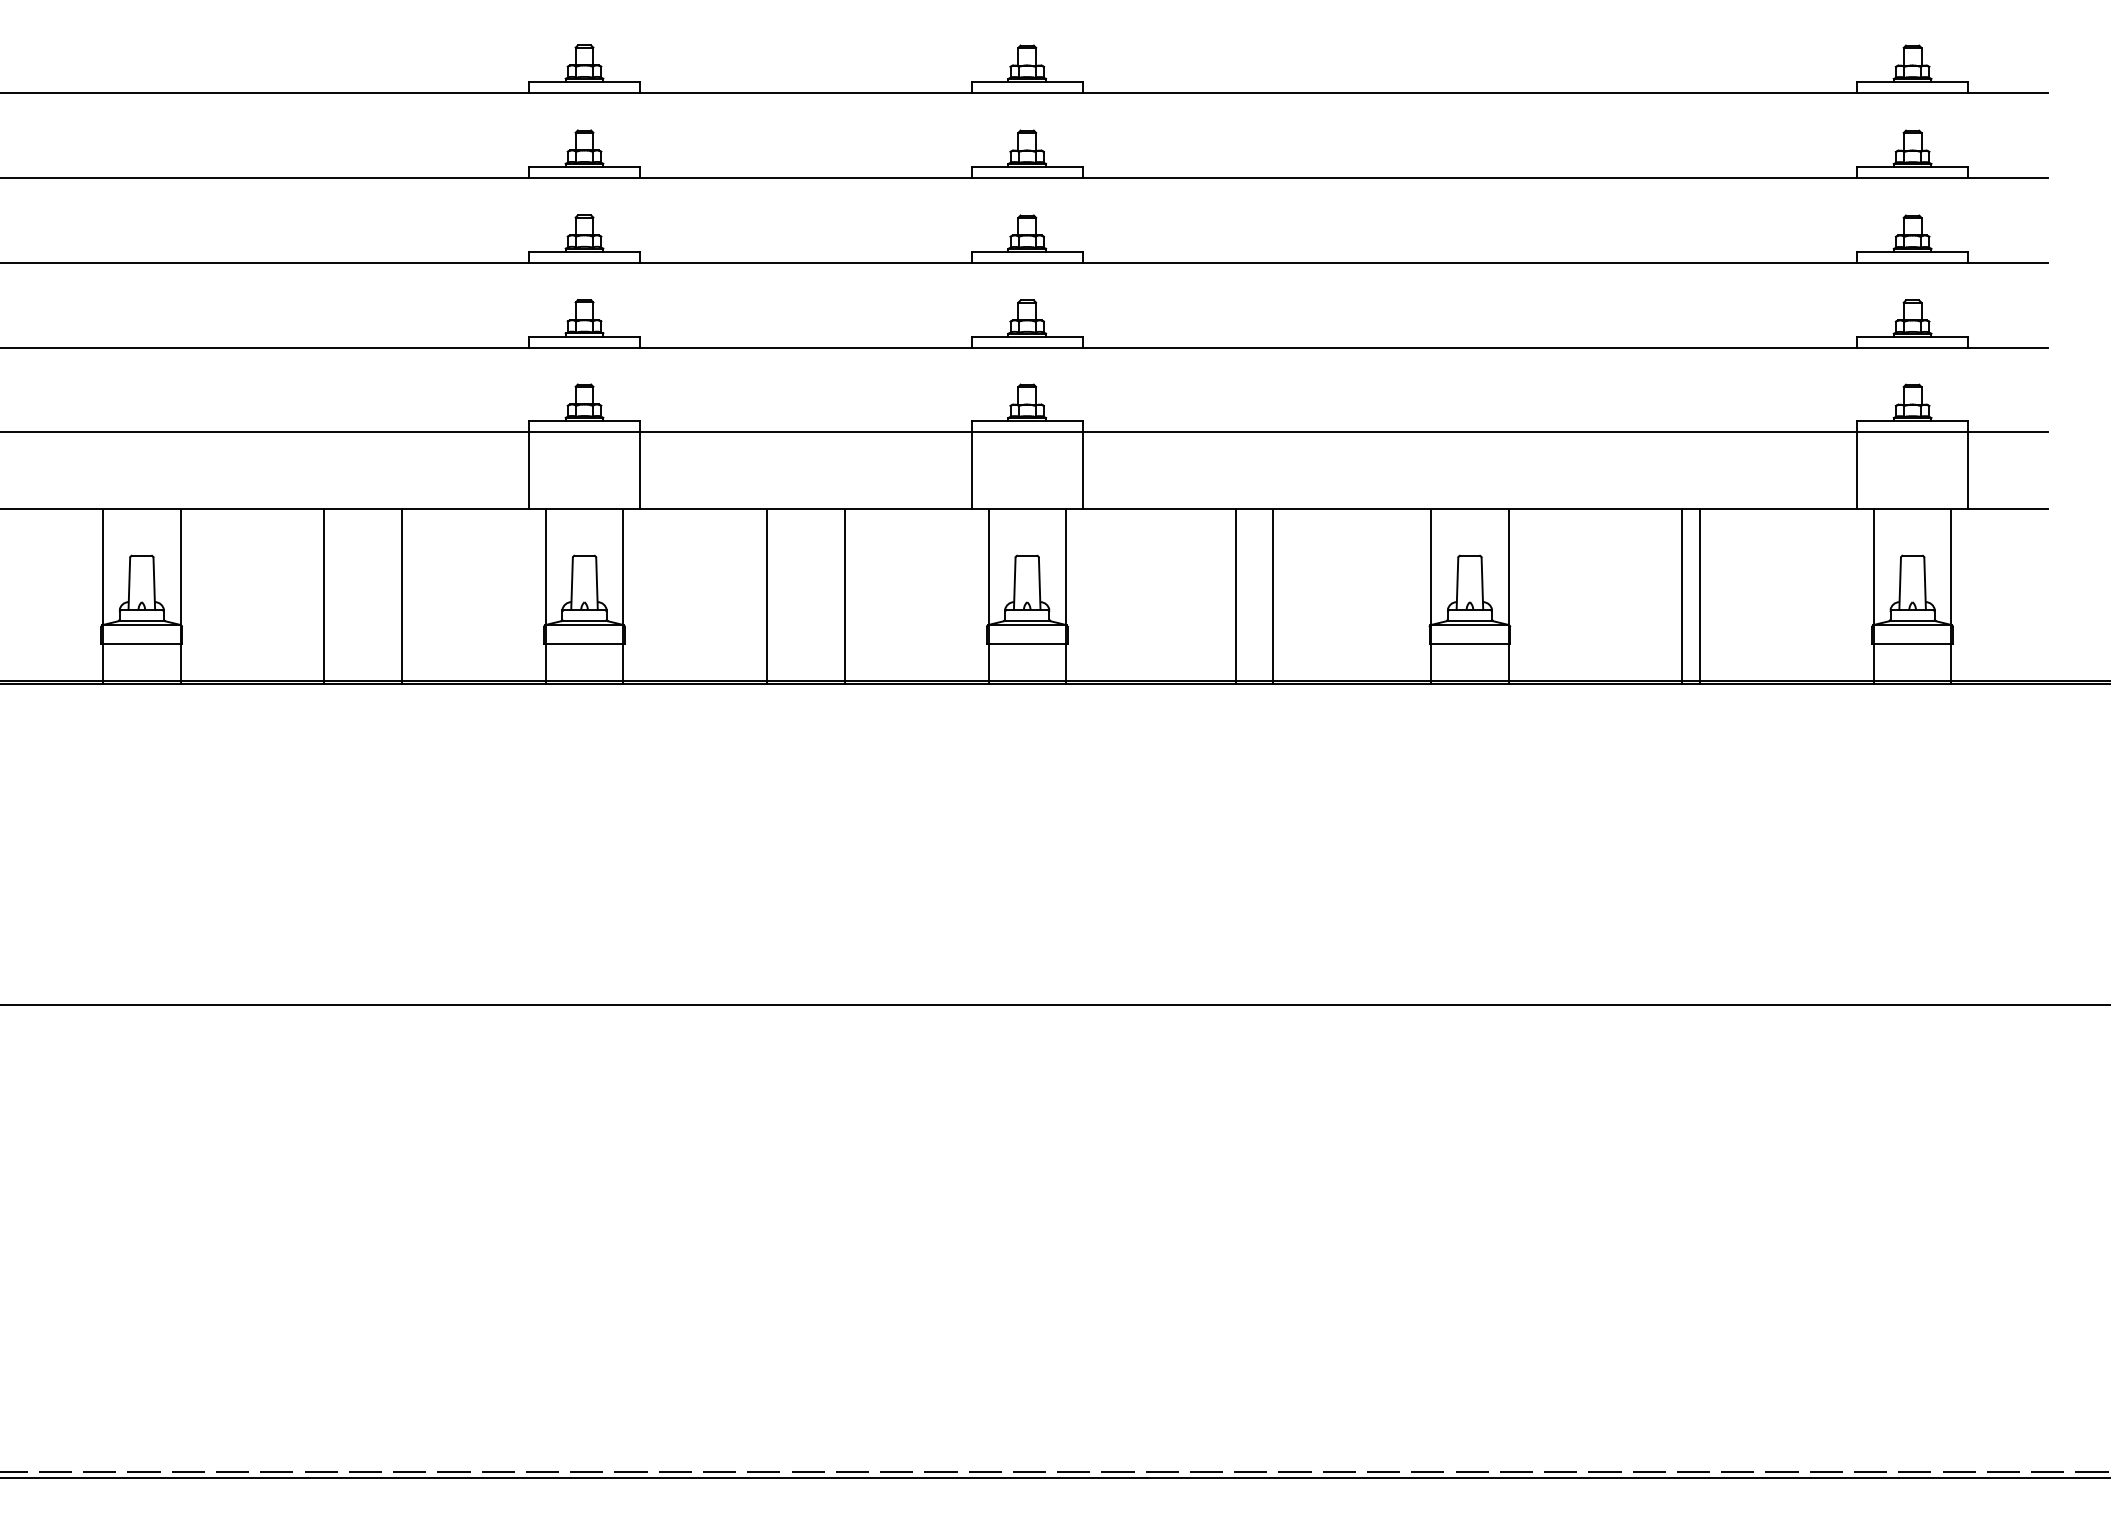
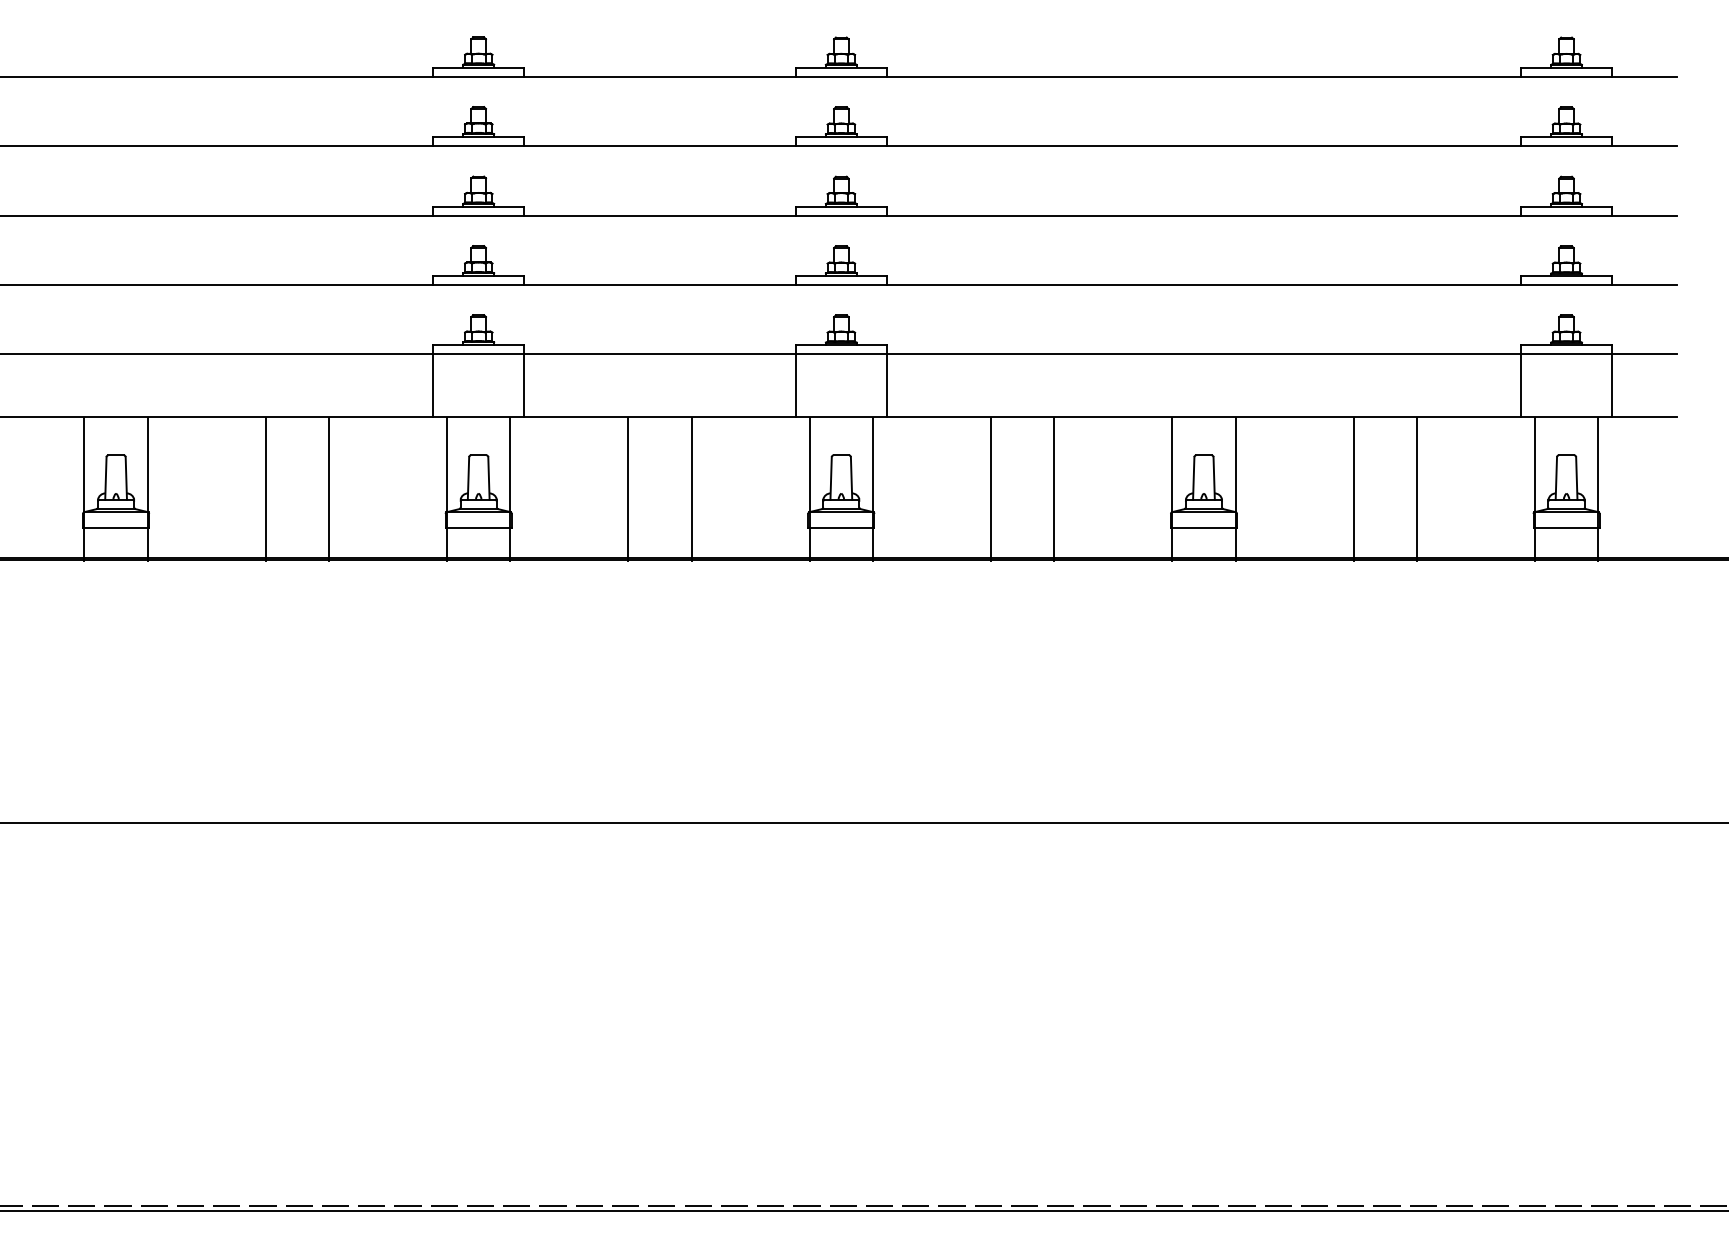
line: (1236, 596) -> (1054, 488), moved
line: (1272, 596) -> (990, 488), moved
line: (1682, 596) -> (1417, 488), moved
line: (1699, 596) -> (1353, 488), moved

